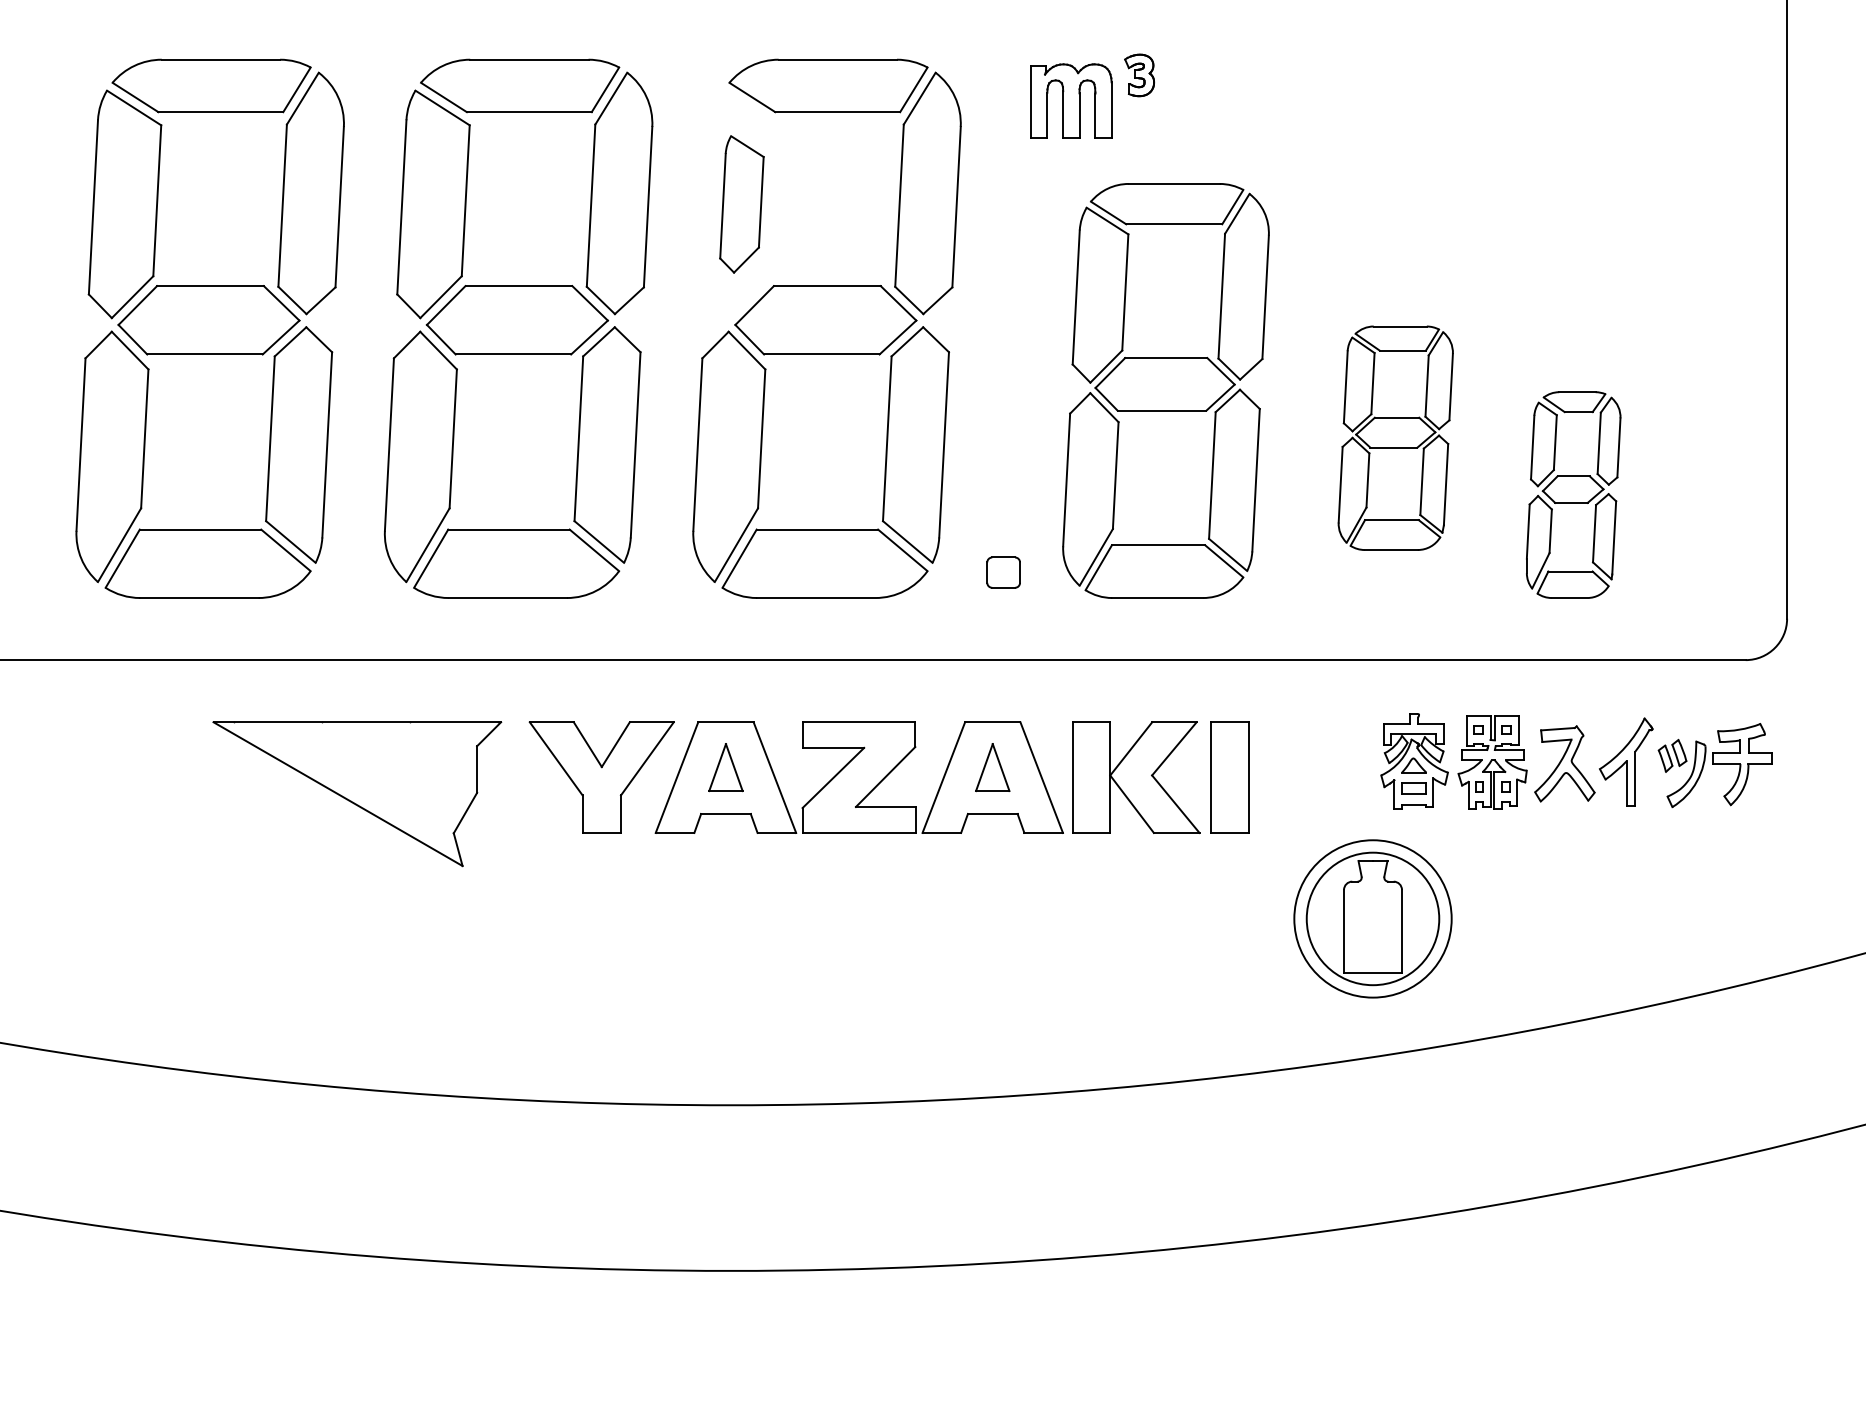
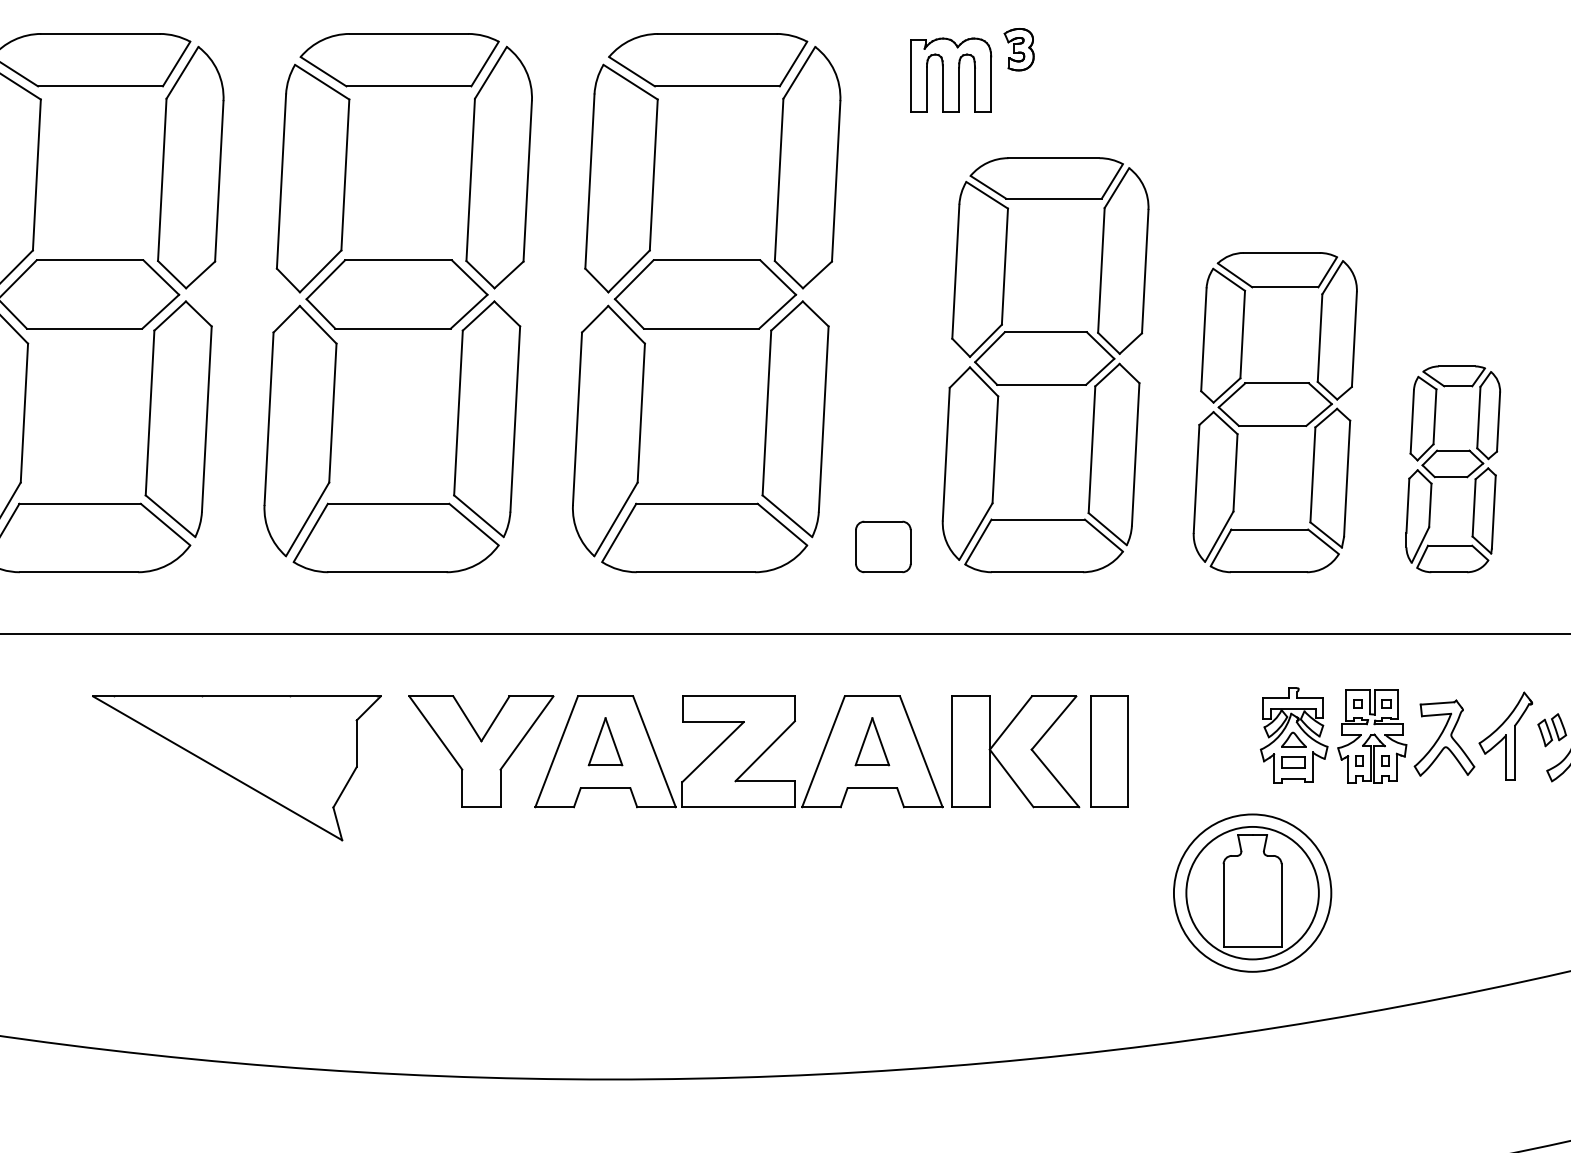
part: (741, 204) -> (621, 178), size x1.67
part: (1395, 437) -> (1275, 411), size x1.43
part: (1003, 572) -> (883, 546), size x1.67

